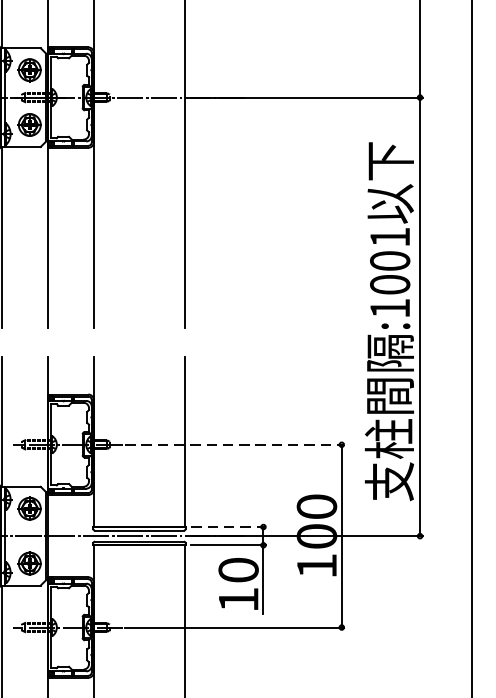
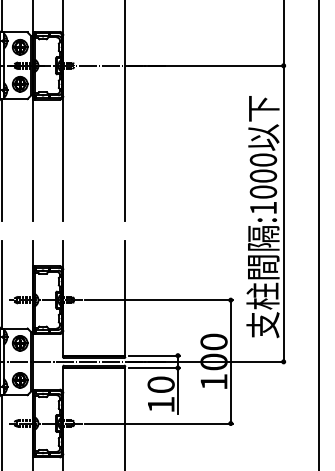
text: (390, 236) -> (263, 159), :1001 -> :1000
line: (236, 445) -> (159, 300), dashed -> solid
line: (228, 526) -> (154, 355), dashed -> solid

